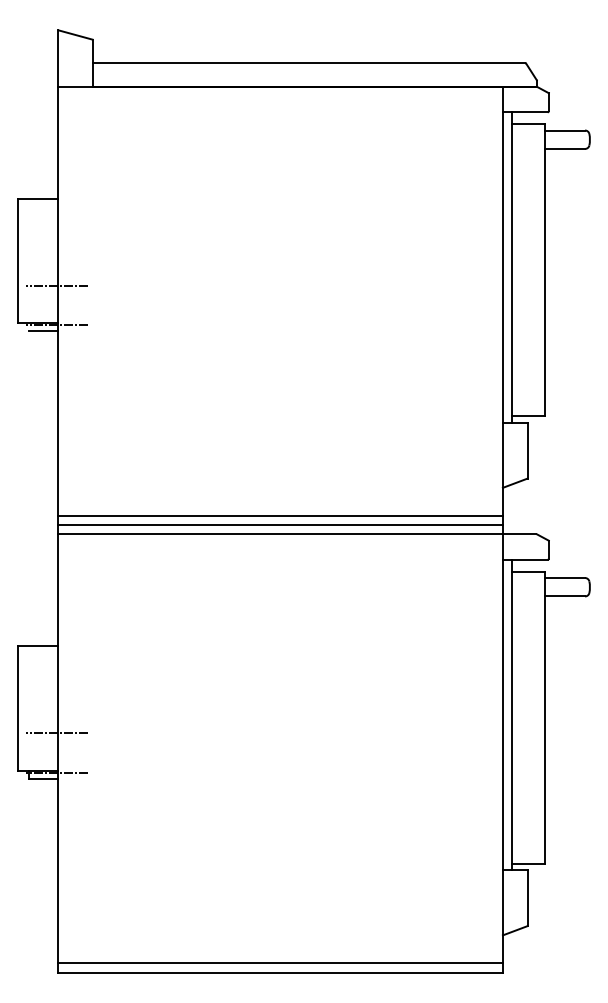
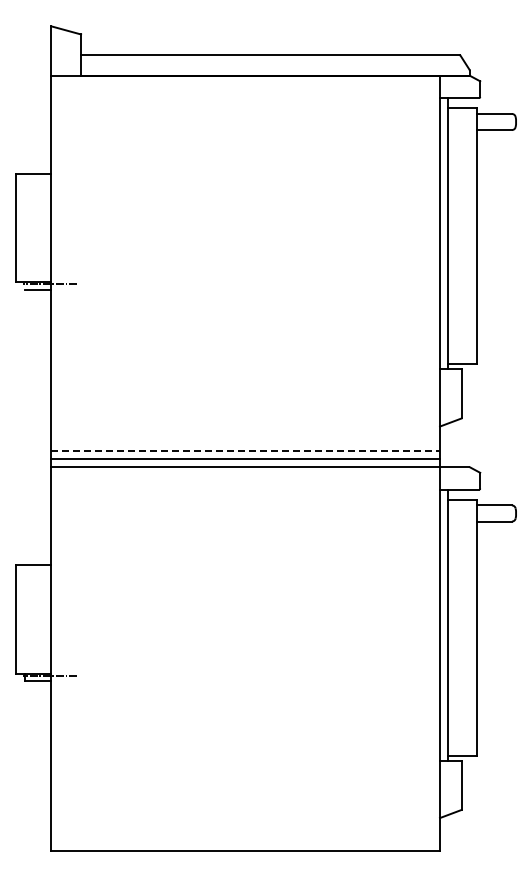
line: (56, 285) -> (49, 249), removed
line: (281, 516) -> (246, 451), solid -> dashed
line: (56, 733) -> (49, 641), removed
line: (280, 963) -> (245, 842), removed

